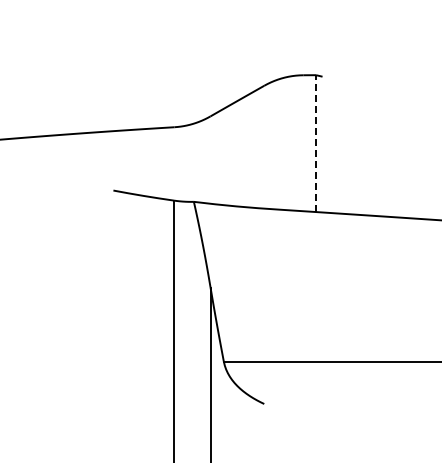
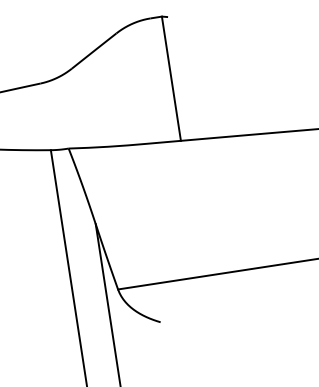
line: (316, 143) -> (171, 78), dashed -> solid

